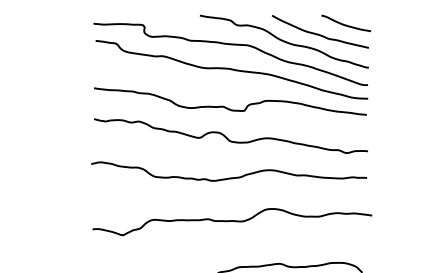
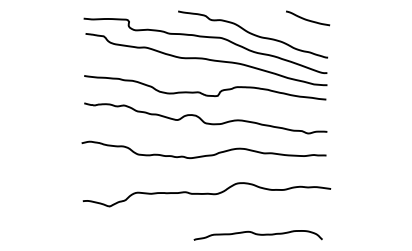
curve: (319, 33) -> (284, 27), removed

